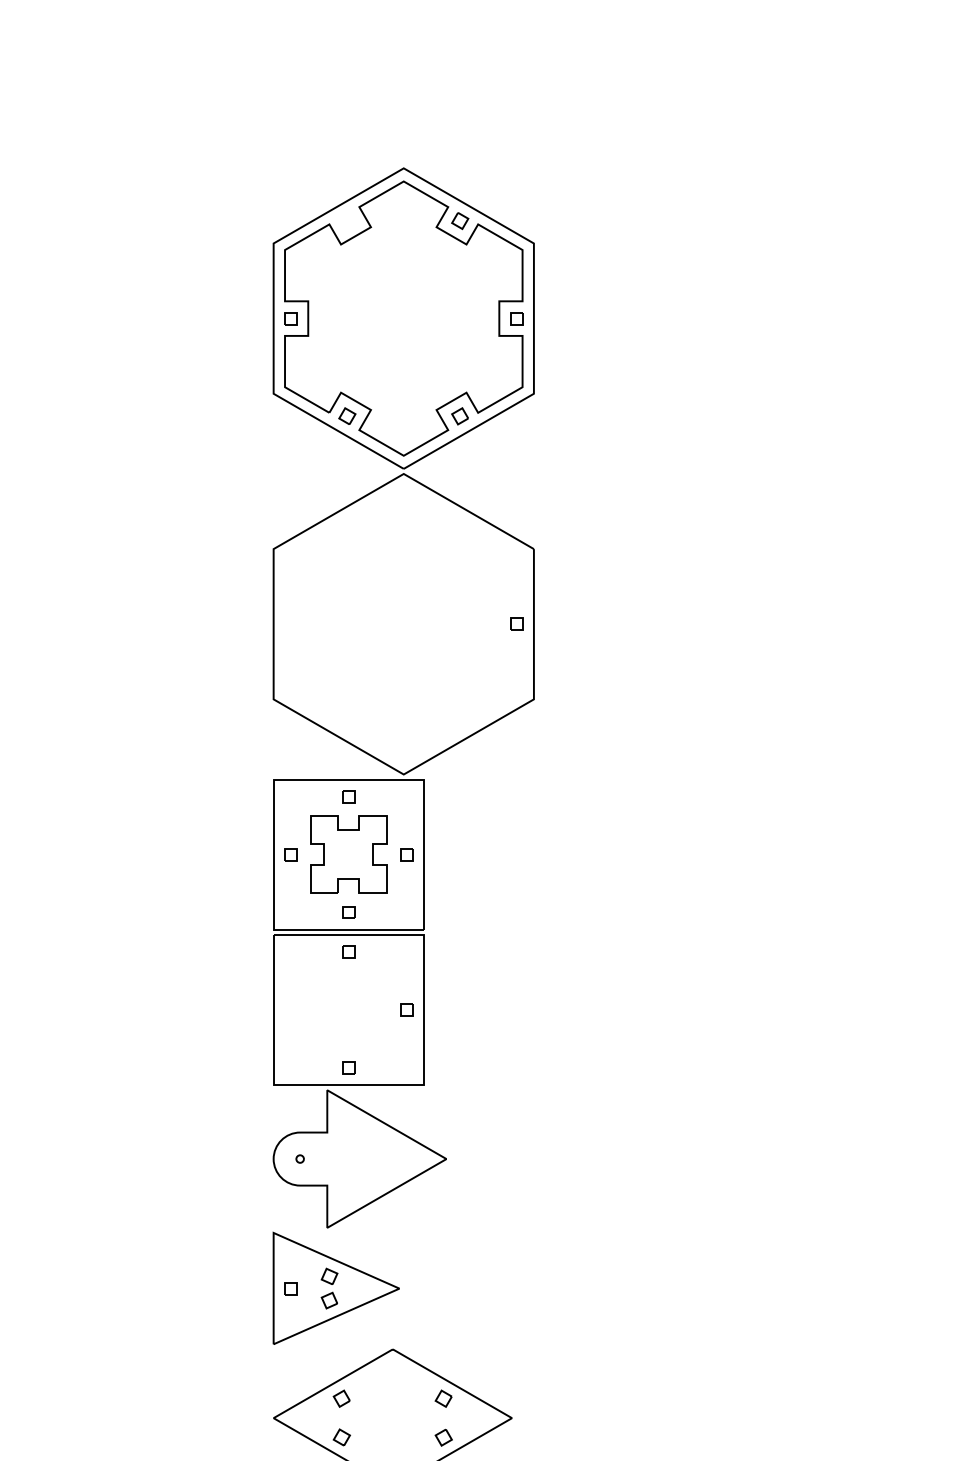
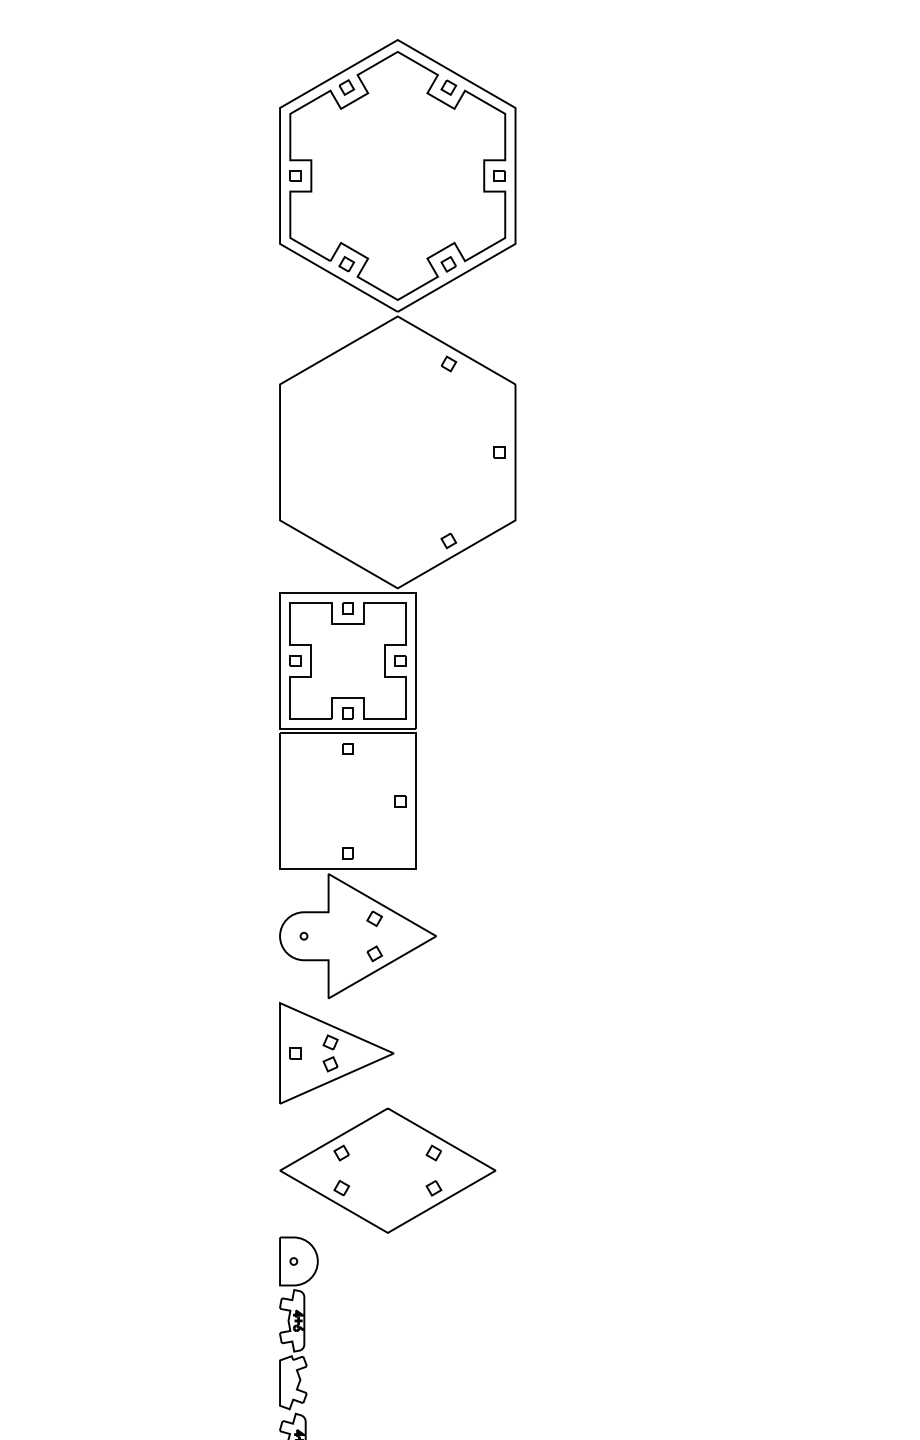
part: (347, 220) -> (346, 87), added
part: (459, 525) -> (448, 363), added
part: (459, 722) -> (448, 541), added
part: (348, 854) -> (347, 660), size x1.67
part: (378, 1139) -> (374, 918), added
part: (378, 1178) -> (374, 953), added

